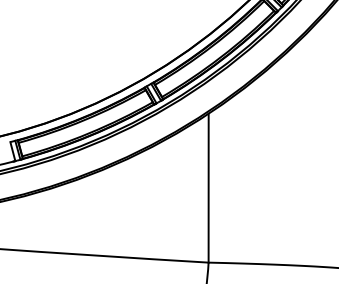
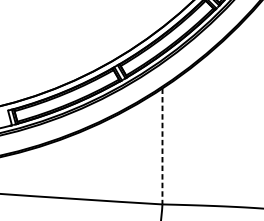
line: (208, 188) -> (162, 146), solid -> dashed

